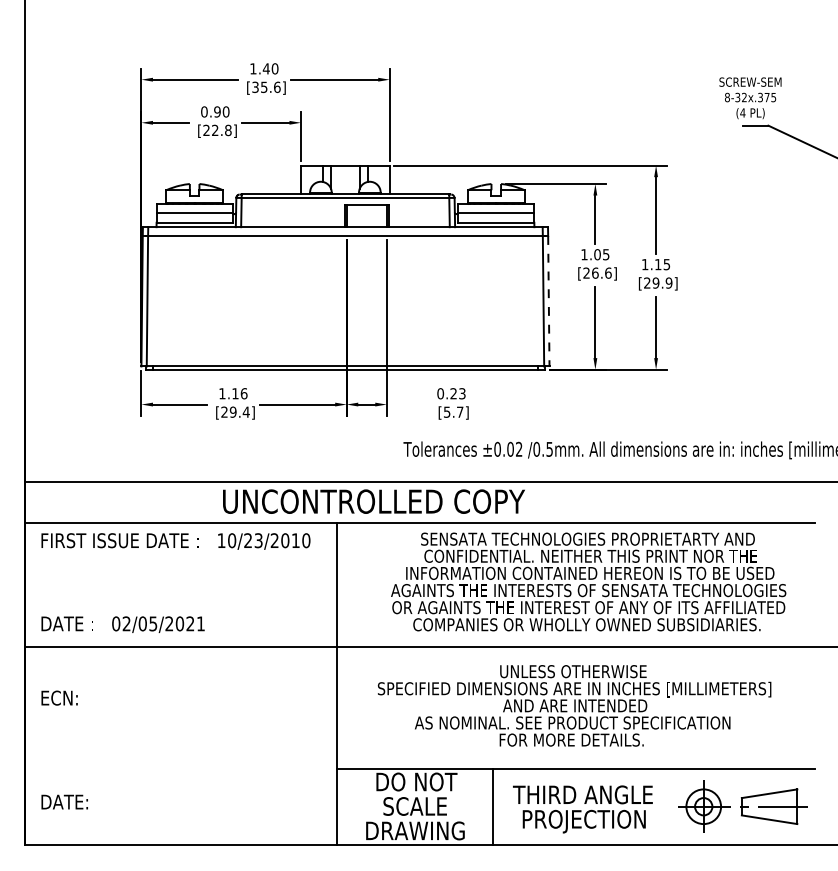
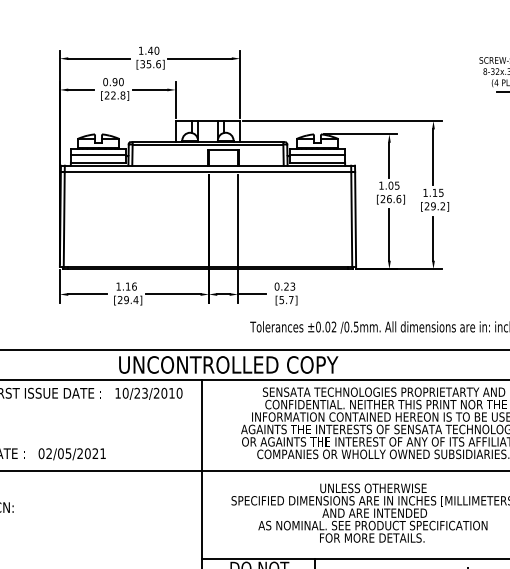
text: (668, 282) -> (442, 205), [29.9] -> [29.2]
line: (548, 301) -> (355, 219), dashed -> solid
line: (405, 404) -> (251, 294), added

